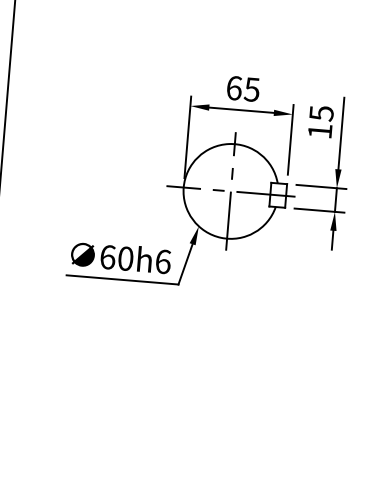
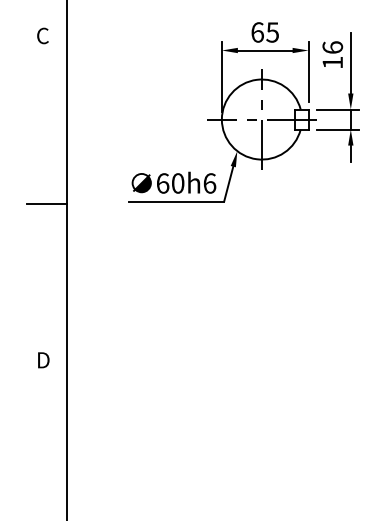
text: (321, 113) -> (332, 47), 15 -> 16

